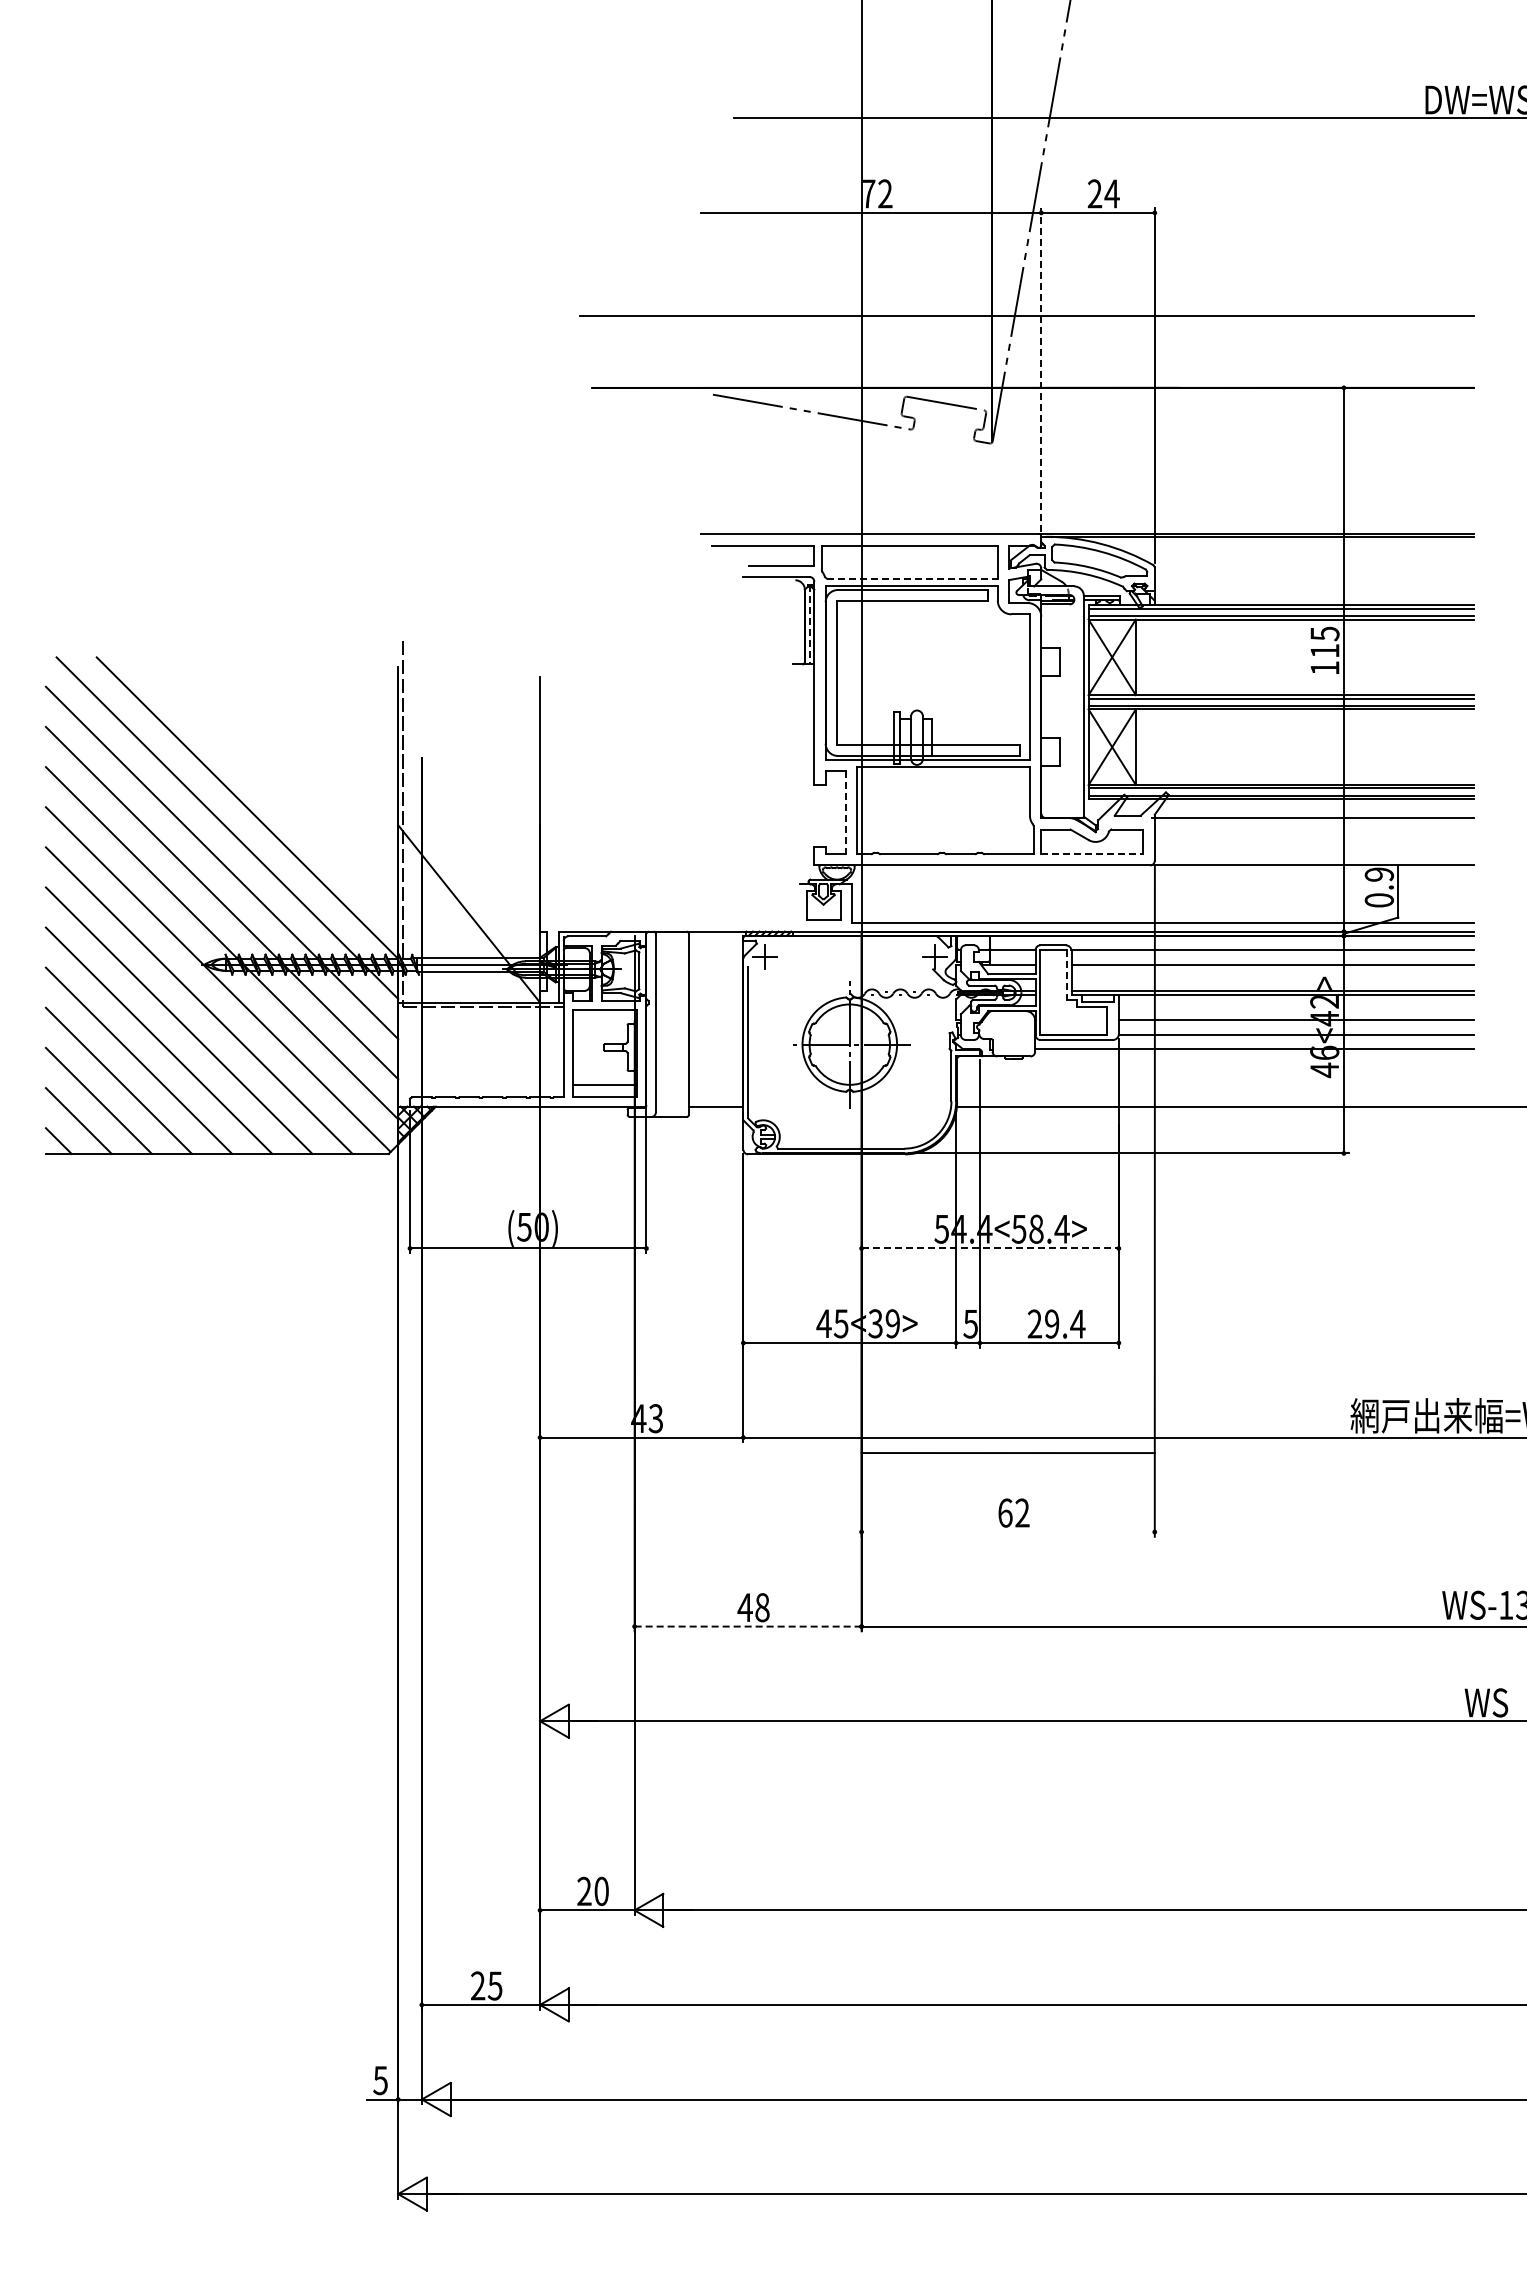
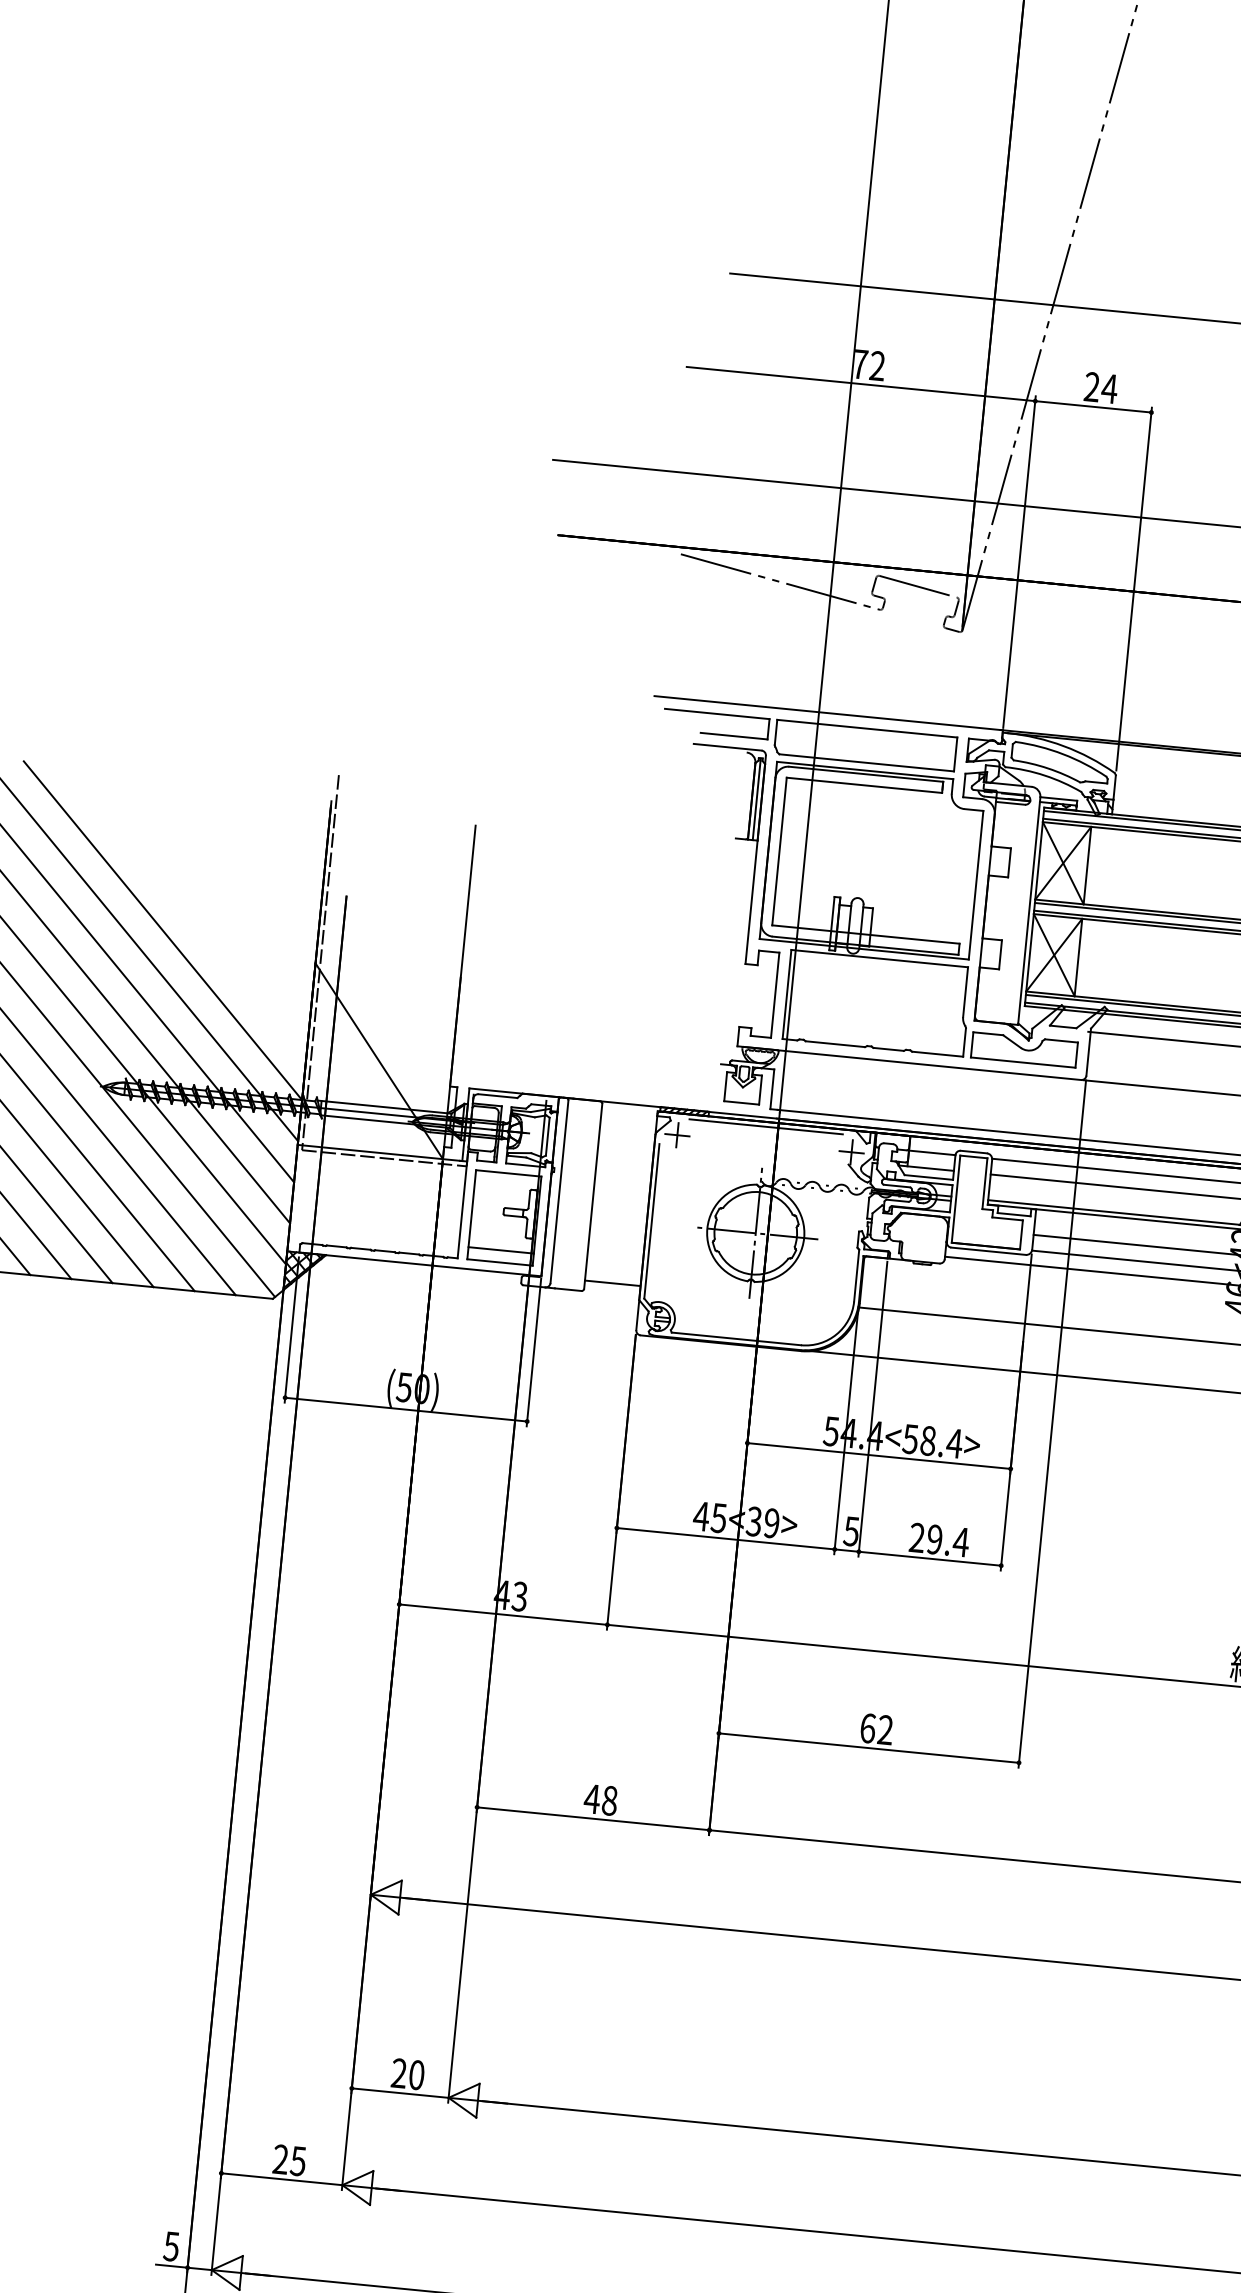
line: (1041, 370) -> (1019, 562), dashed -> solid
line: (913, 578) -> (867, 762), dashed -> solid
line: (809, 624) -> (756, 799), dashed -> solid
line: (846, 812) -> (775, 995), dashed -> solid
line: (1092, 854) -> (1023, 1063), dashed -> solid
line: (849, 940) -> (765, 1126), added
line: (1066, 974) -> (984, 1183), dashed -> solid
line: (990, 1248) -> (879, 1456), dashed -> solid
line: (1007, 1453) -> (868, 1748), moved
line: (748, 1626) -> (593, 1818), dashed -> solid

